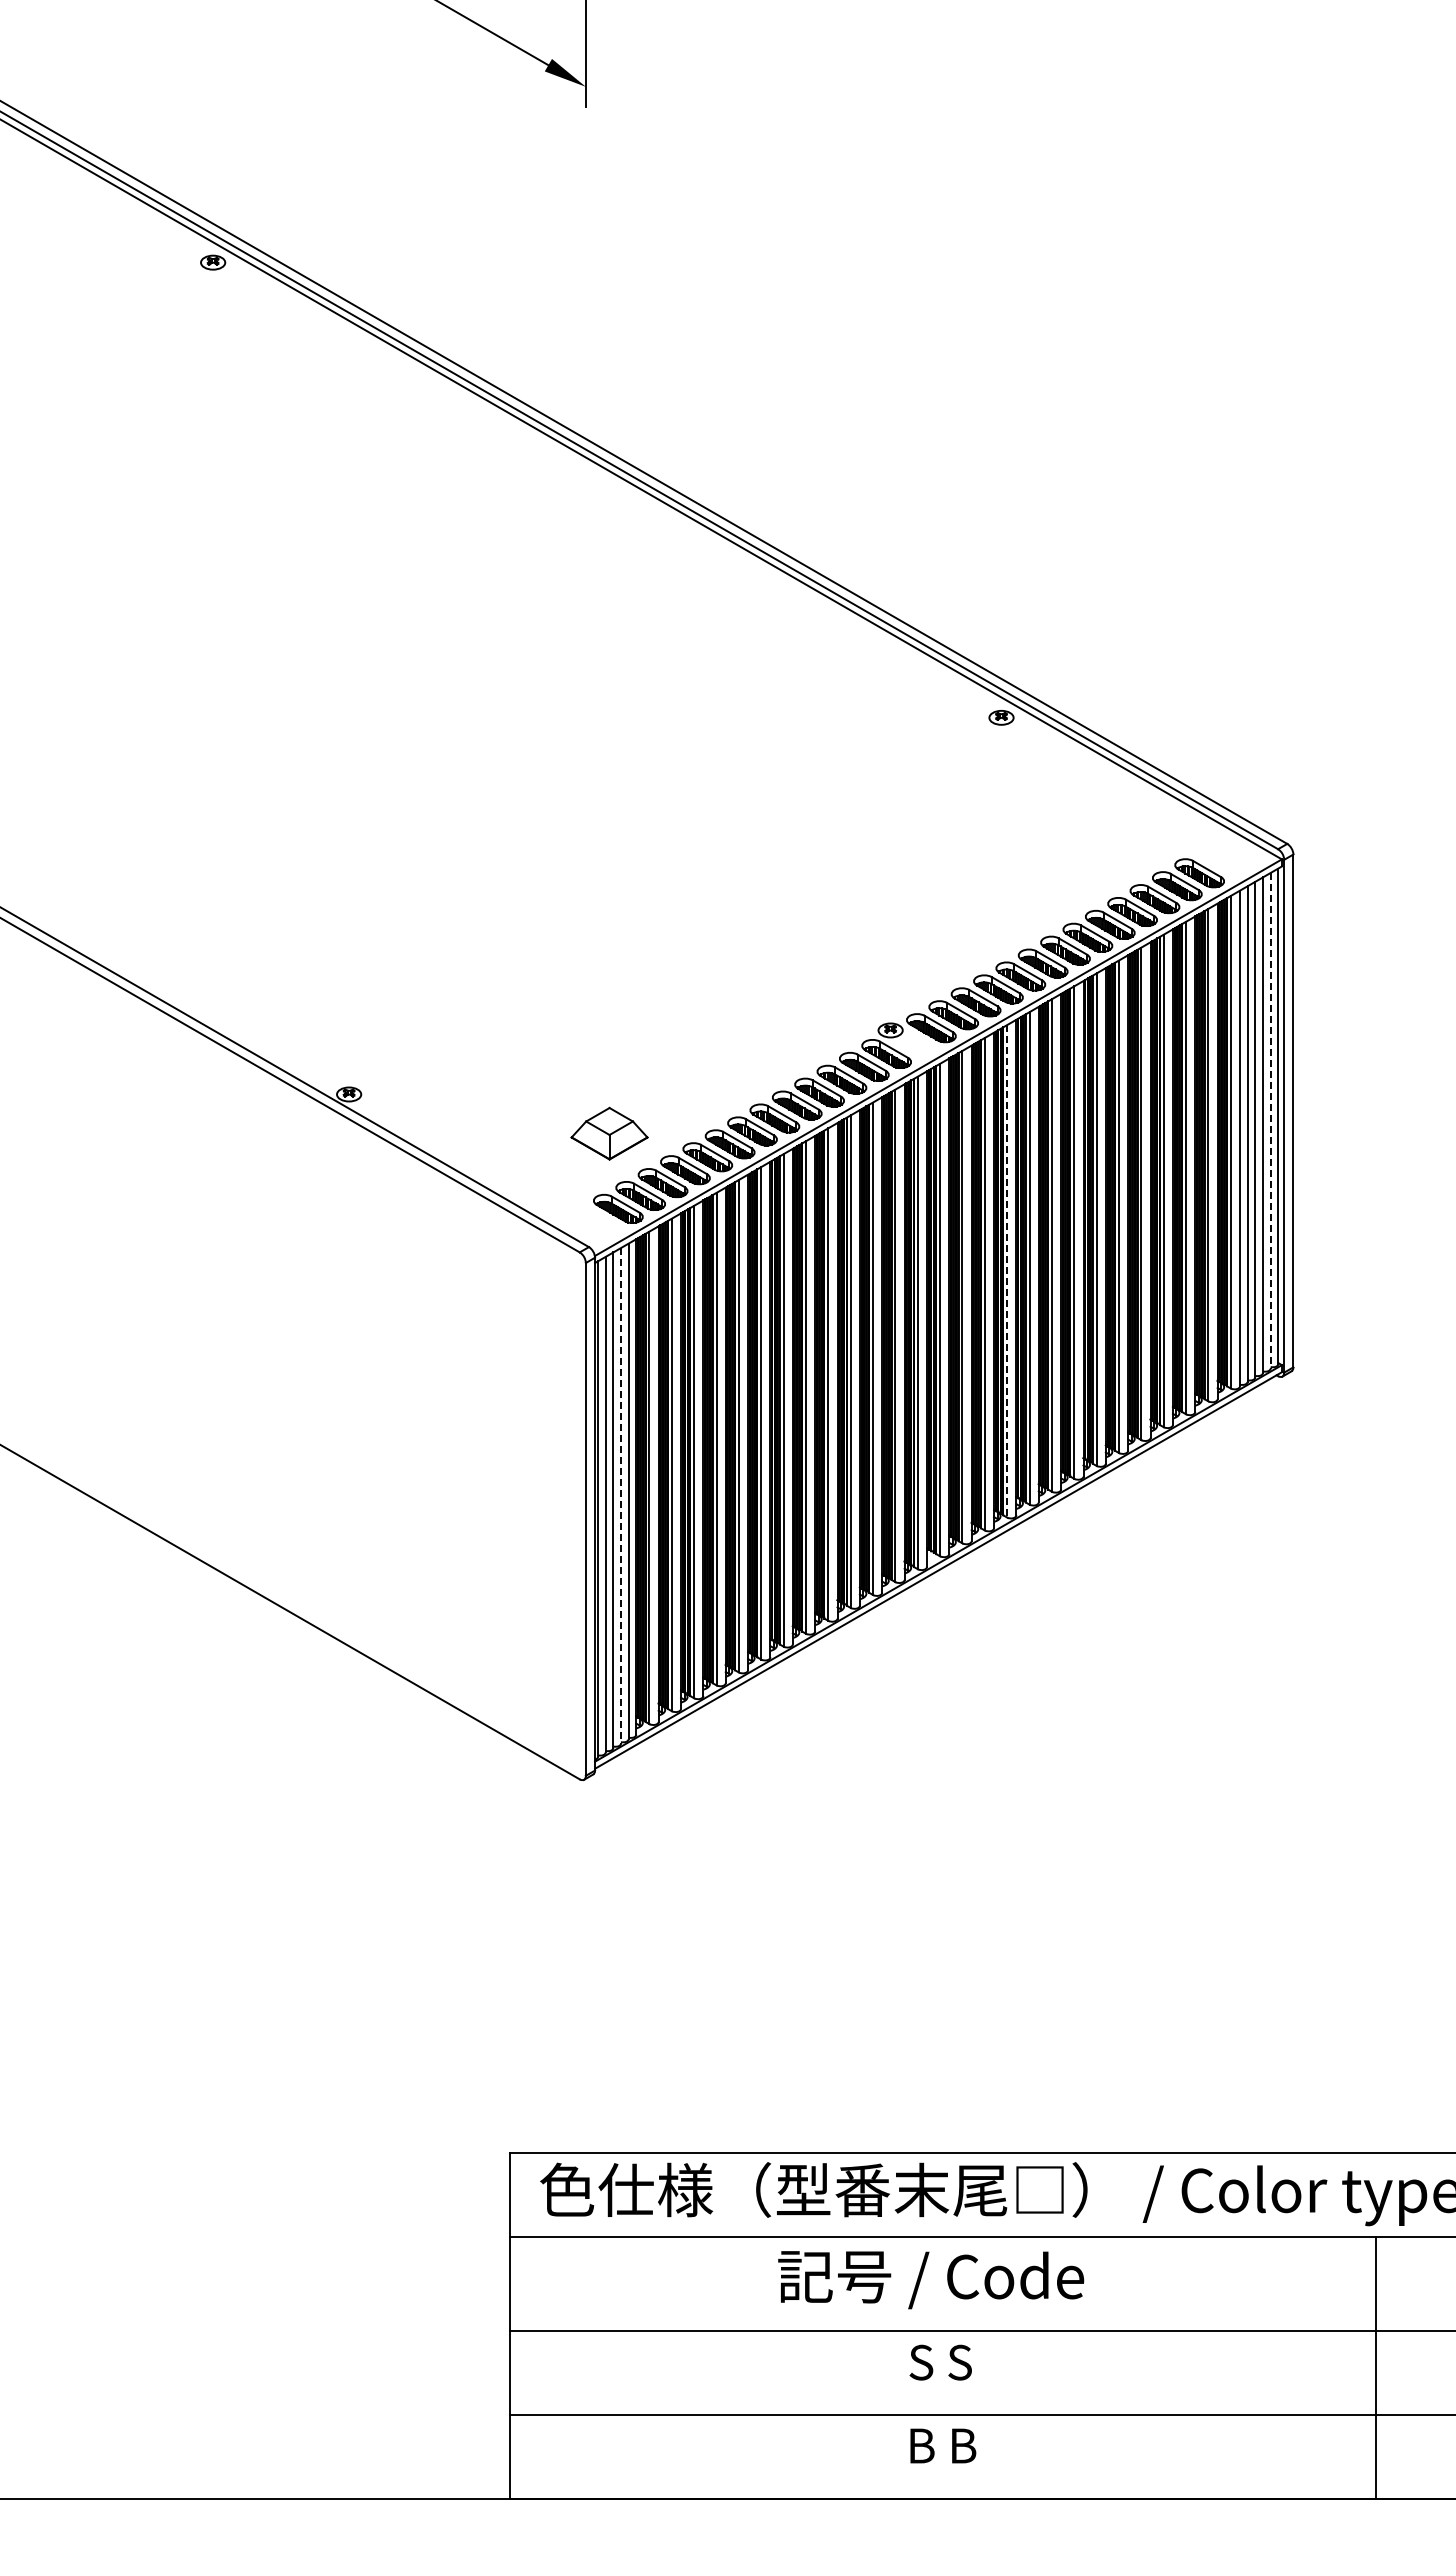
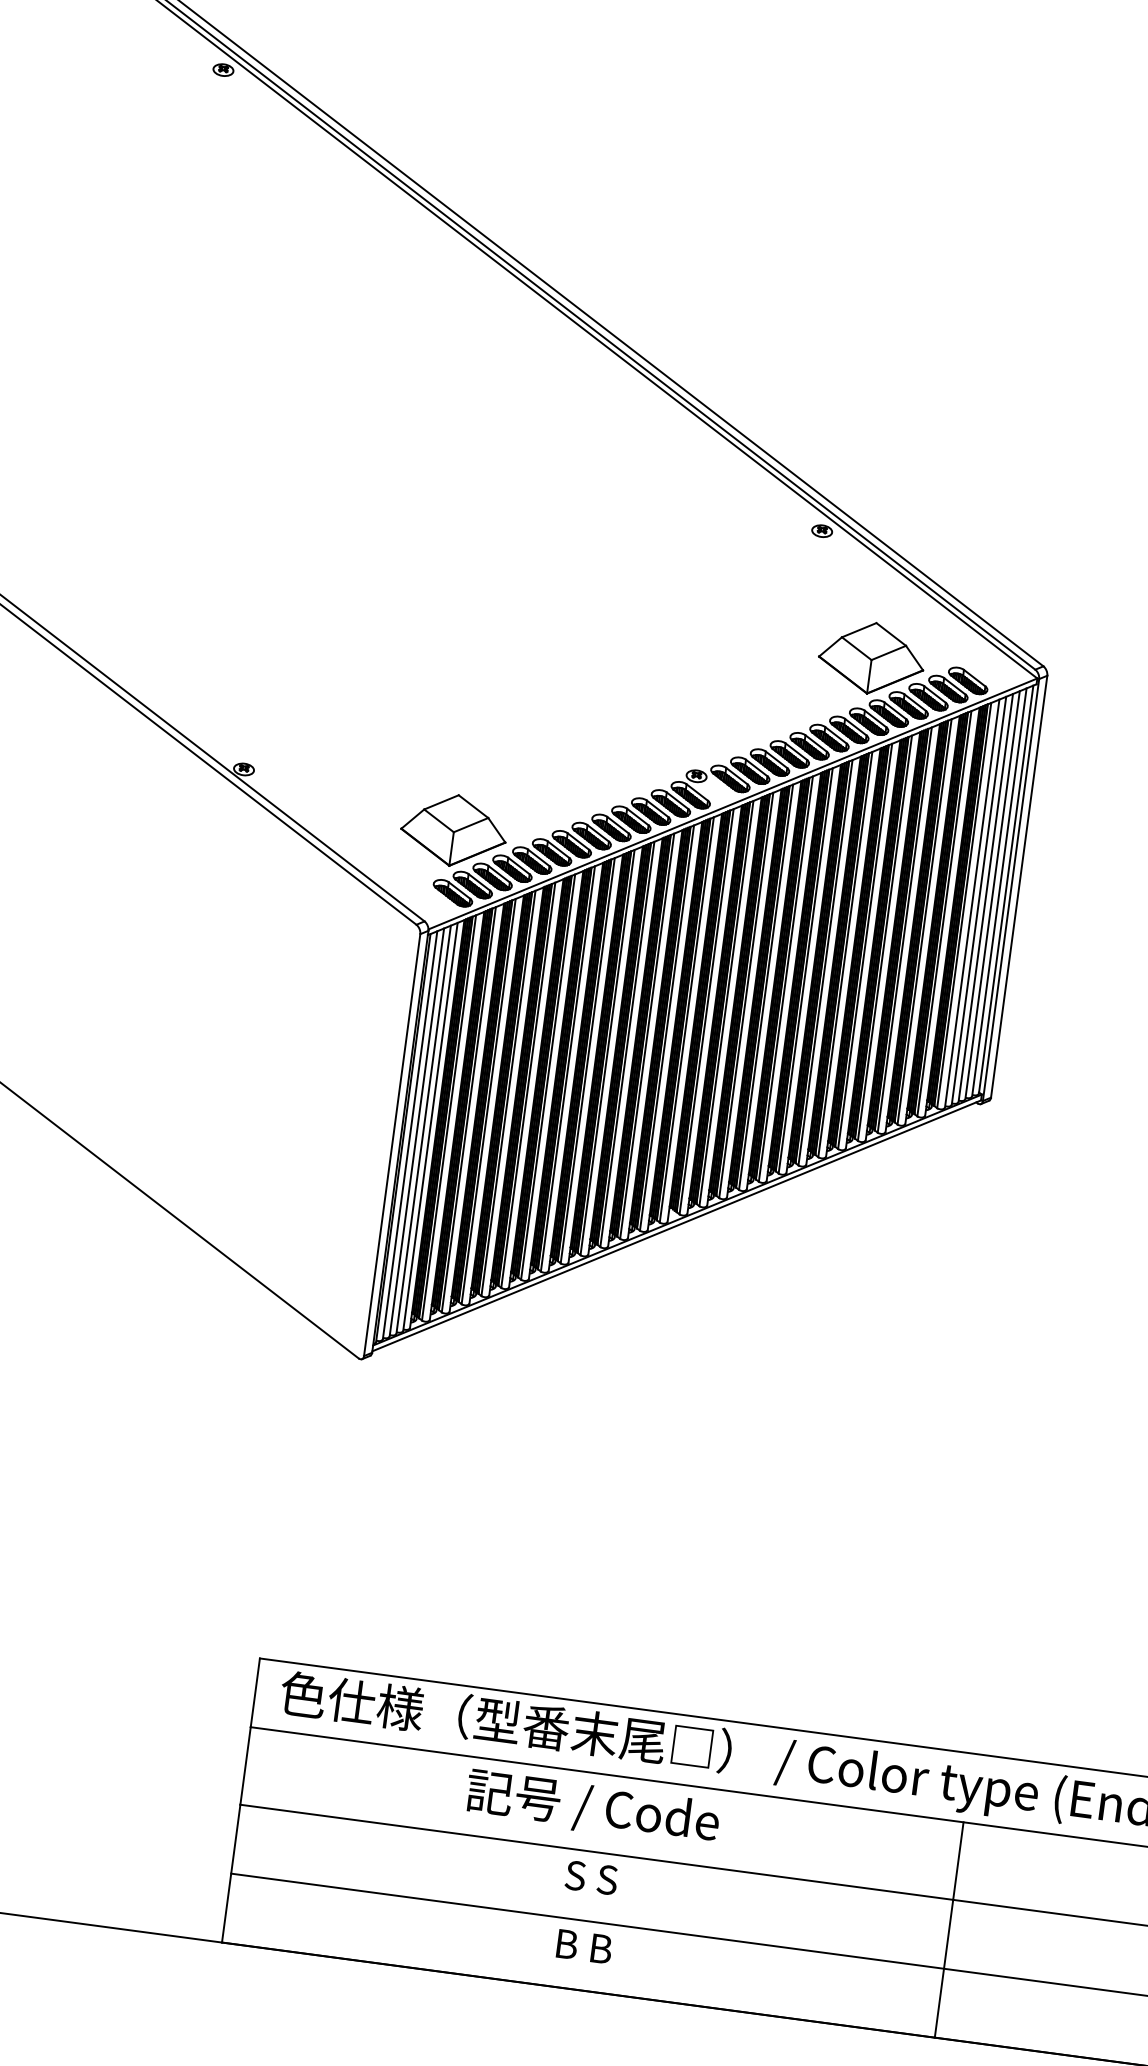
part: (1080, 861) -> (871, 658), added
line: (1270, 1120) -> (999, 892), dashed -> solid
part: (609, 1133) -> (453, 830), size x1.67
line: (1007, 1271) -> (766, 987), dashed -> solid
line: (621, 1495) -> (424, 1129), dashed -> solid

